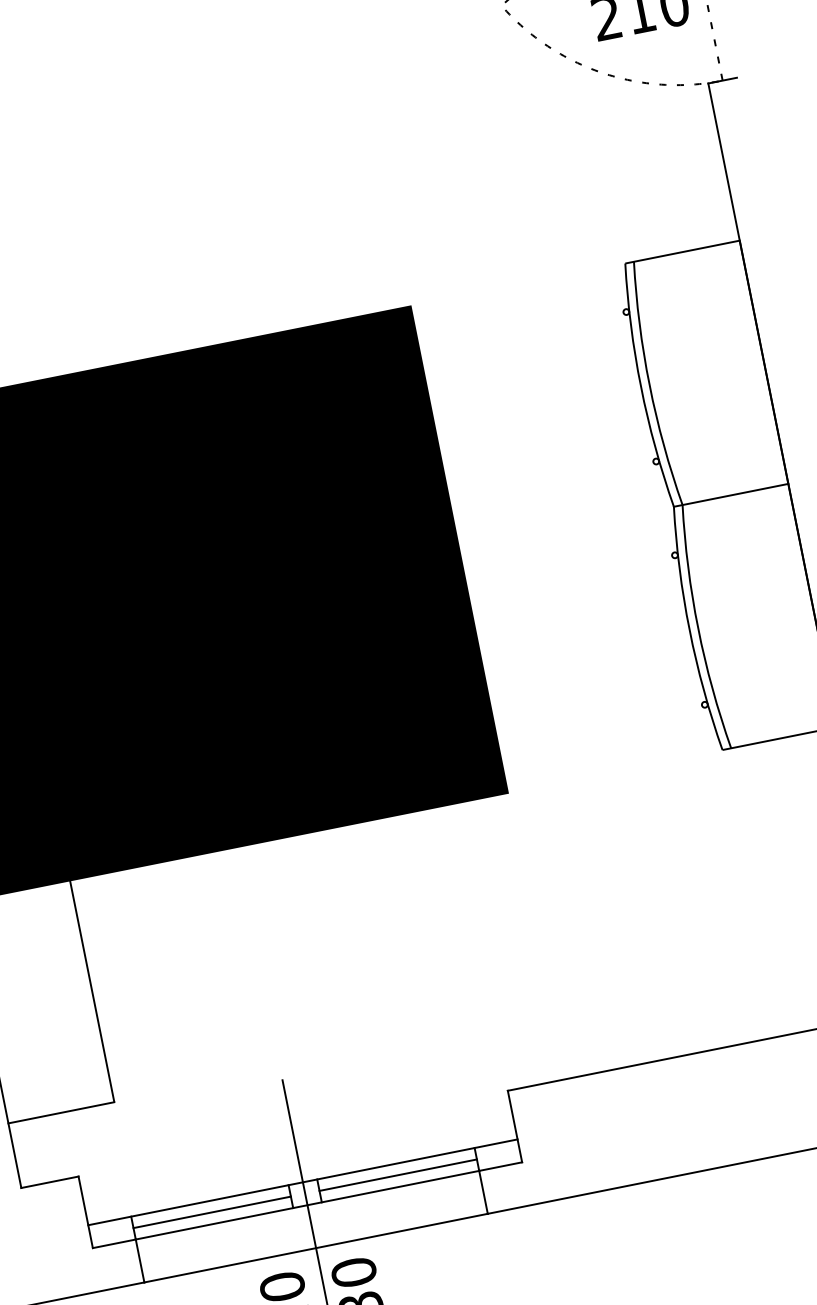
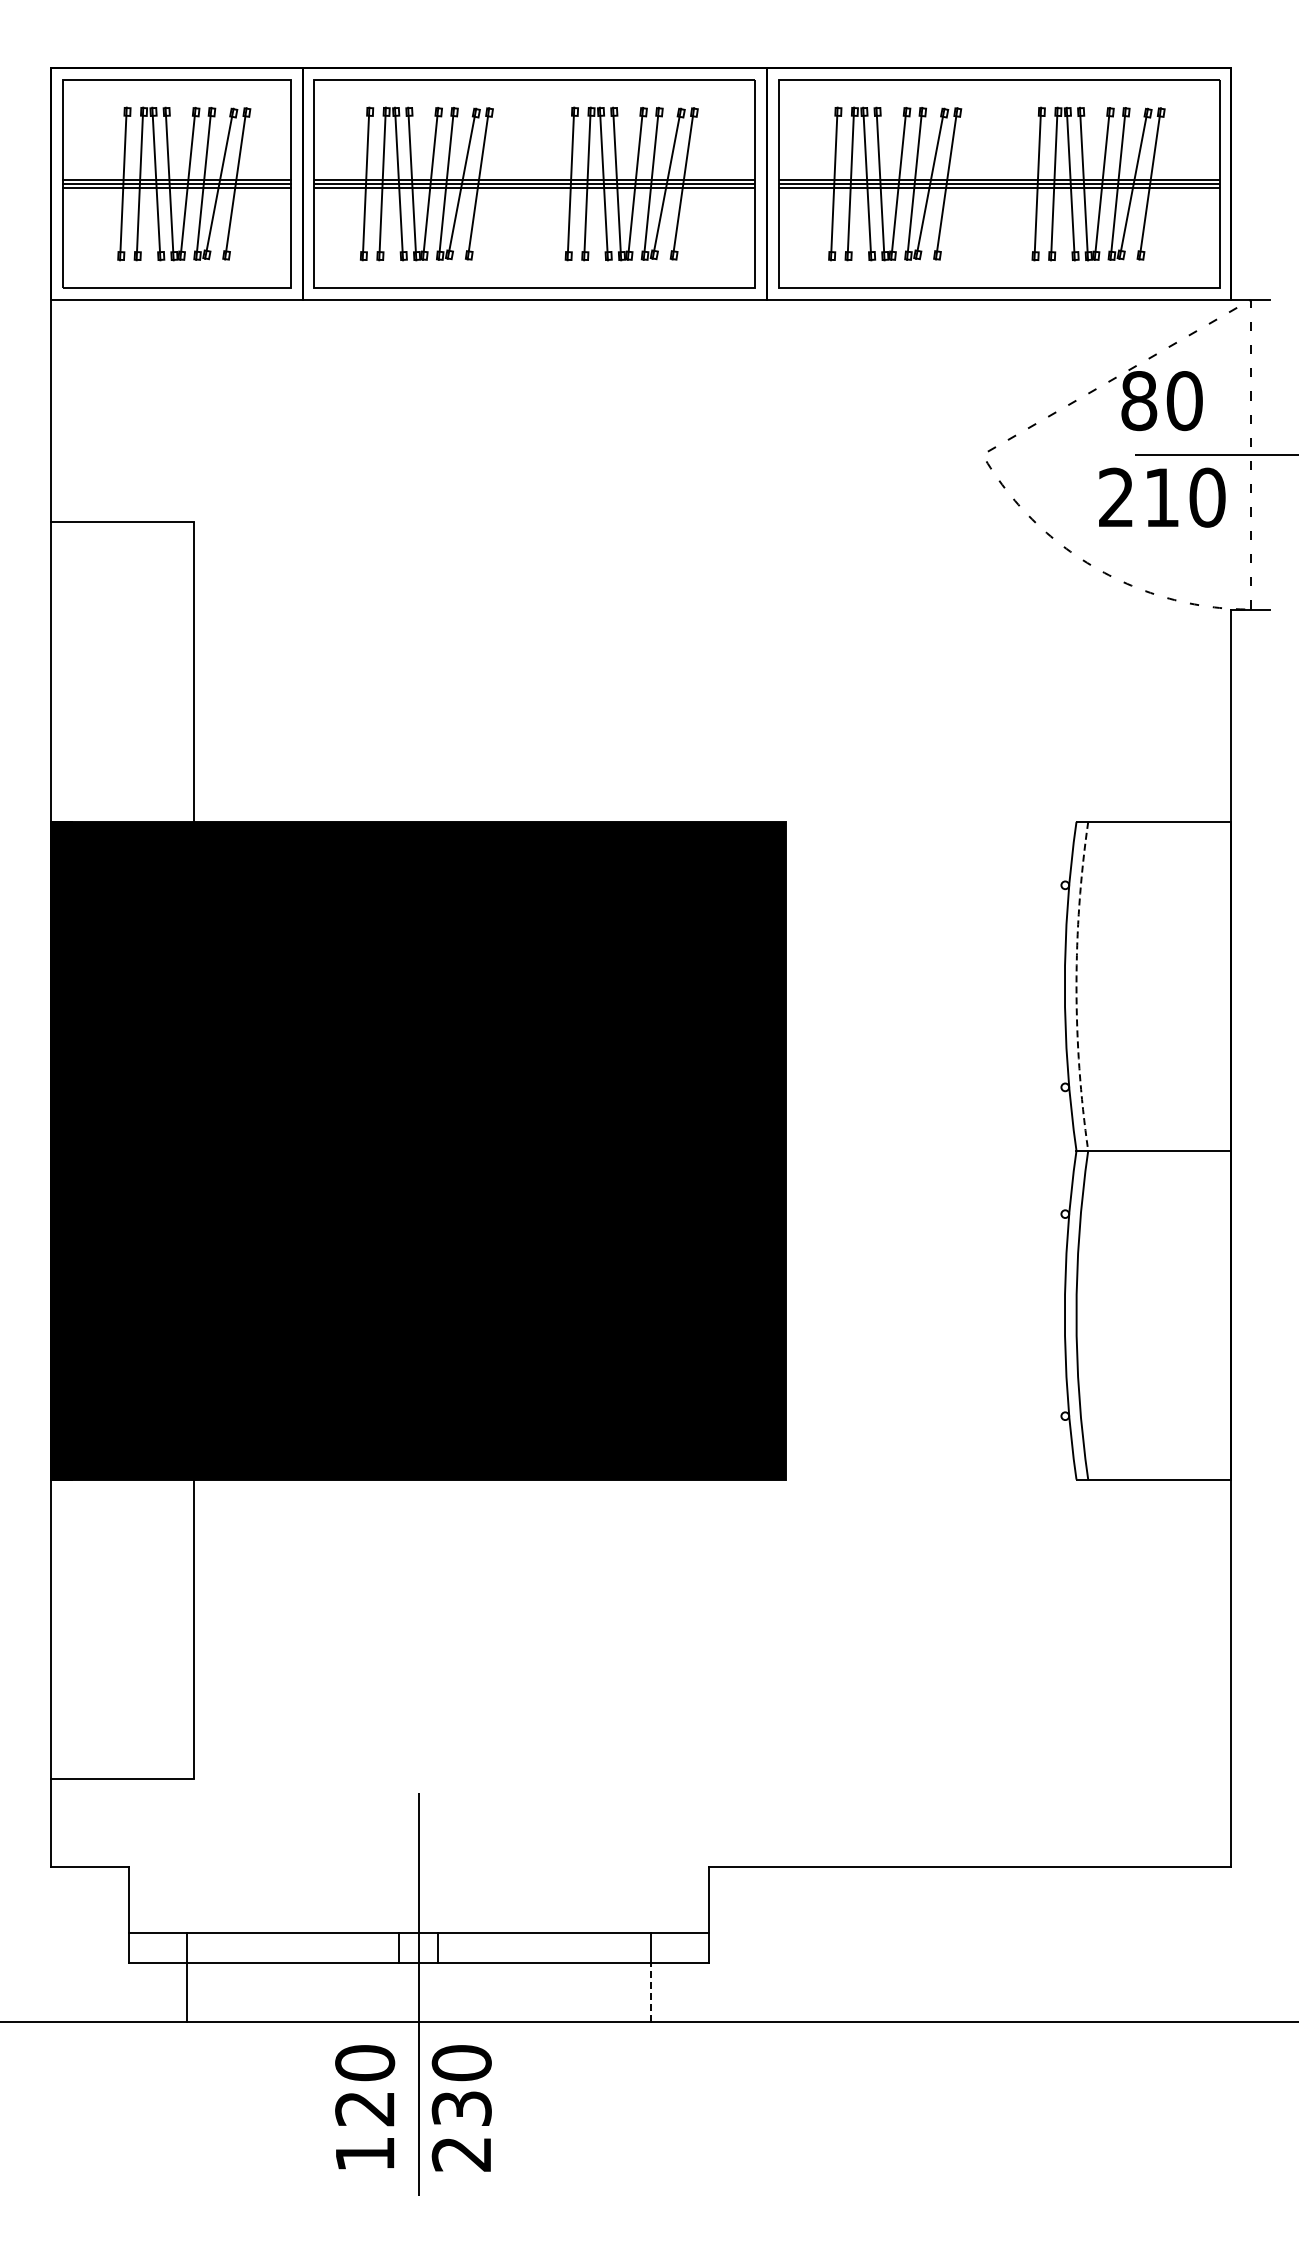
arc: (649, 385) -> (1076, 986), solid -> dashed
line: (398, 1175) -> (544, 1948), removed
line: (483, 1192) -> (650, 1992), solid -> dashed
line: (211, 1212) -> (292, 1948), removed

